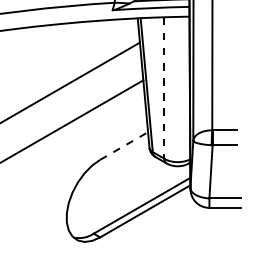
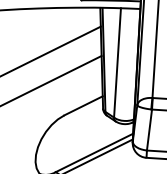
line: (164, 88) -> (117, 63), dashed -> solid
line: (124, 146) -> (83, 106), dashed -> solid

